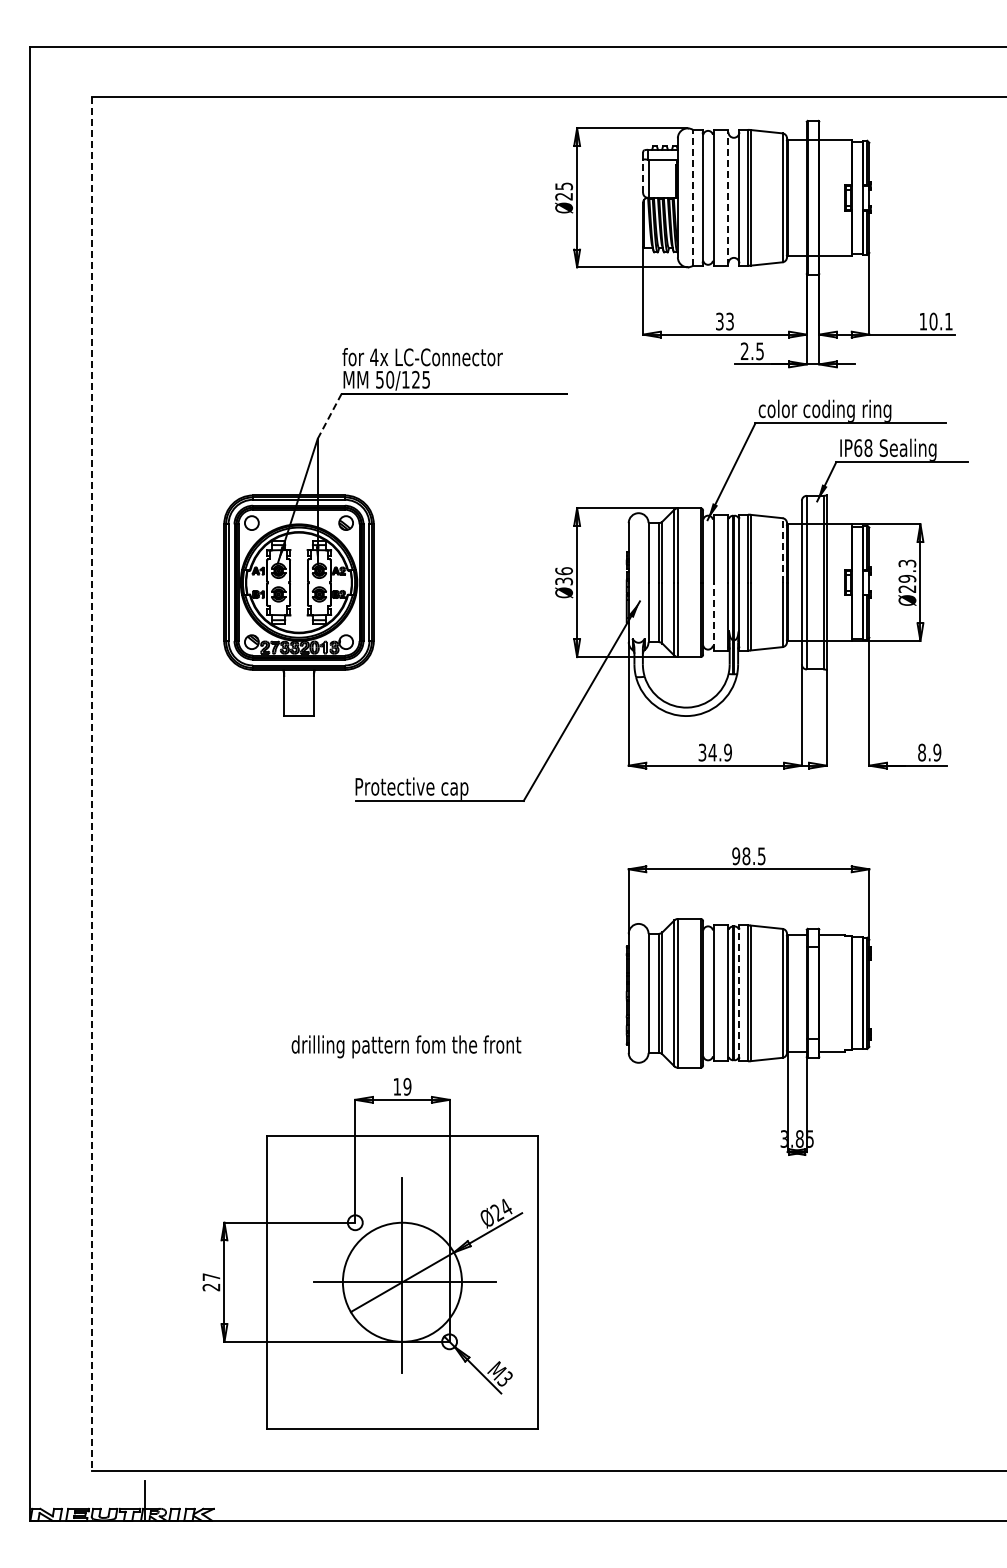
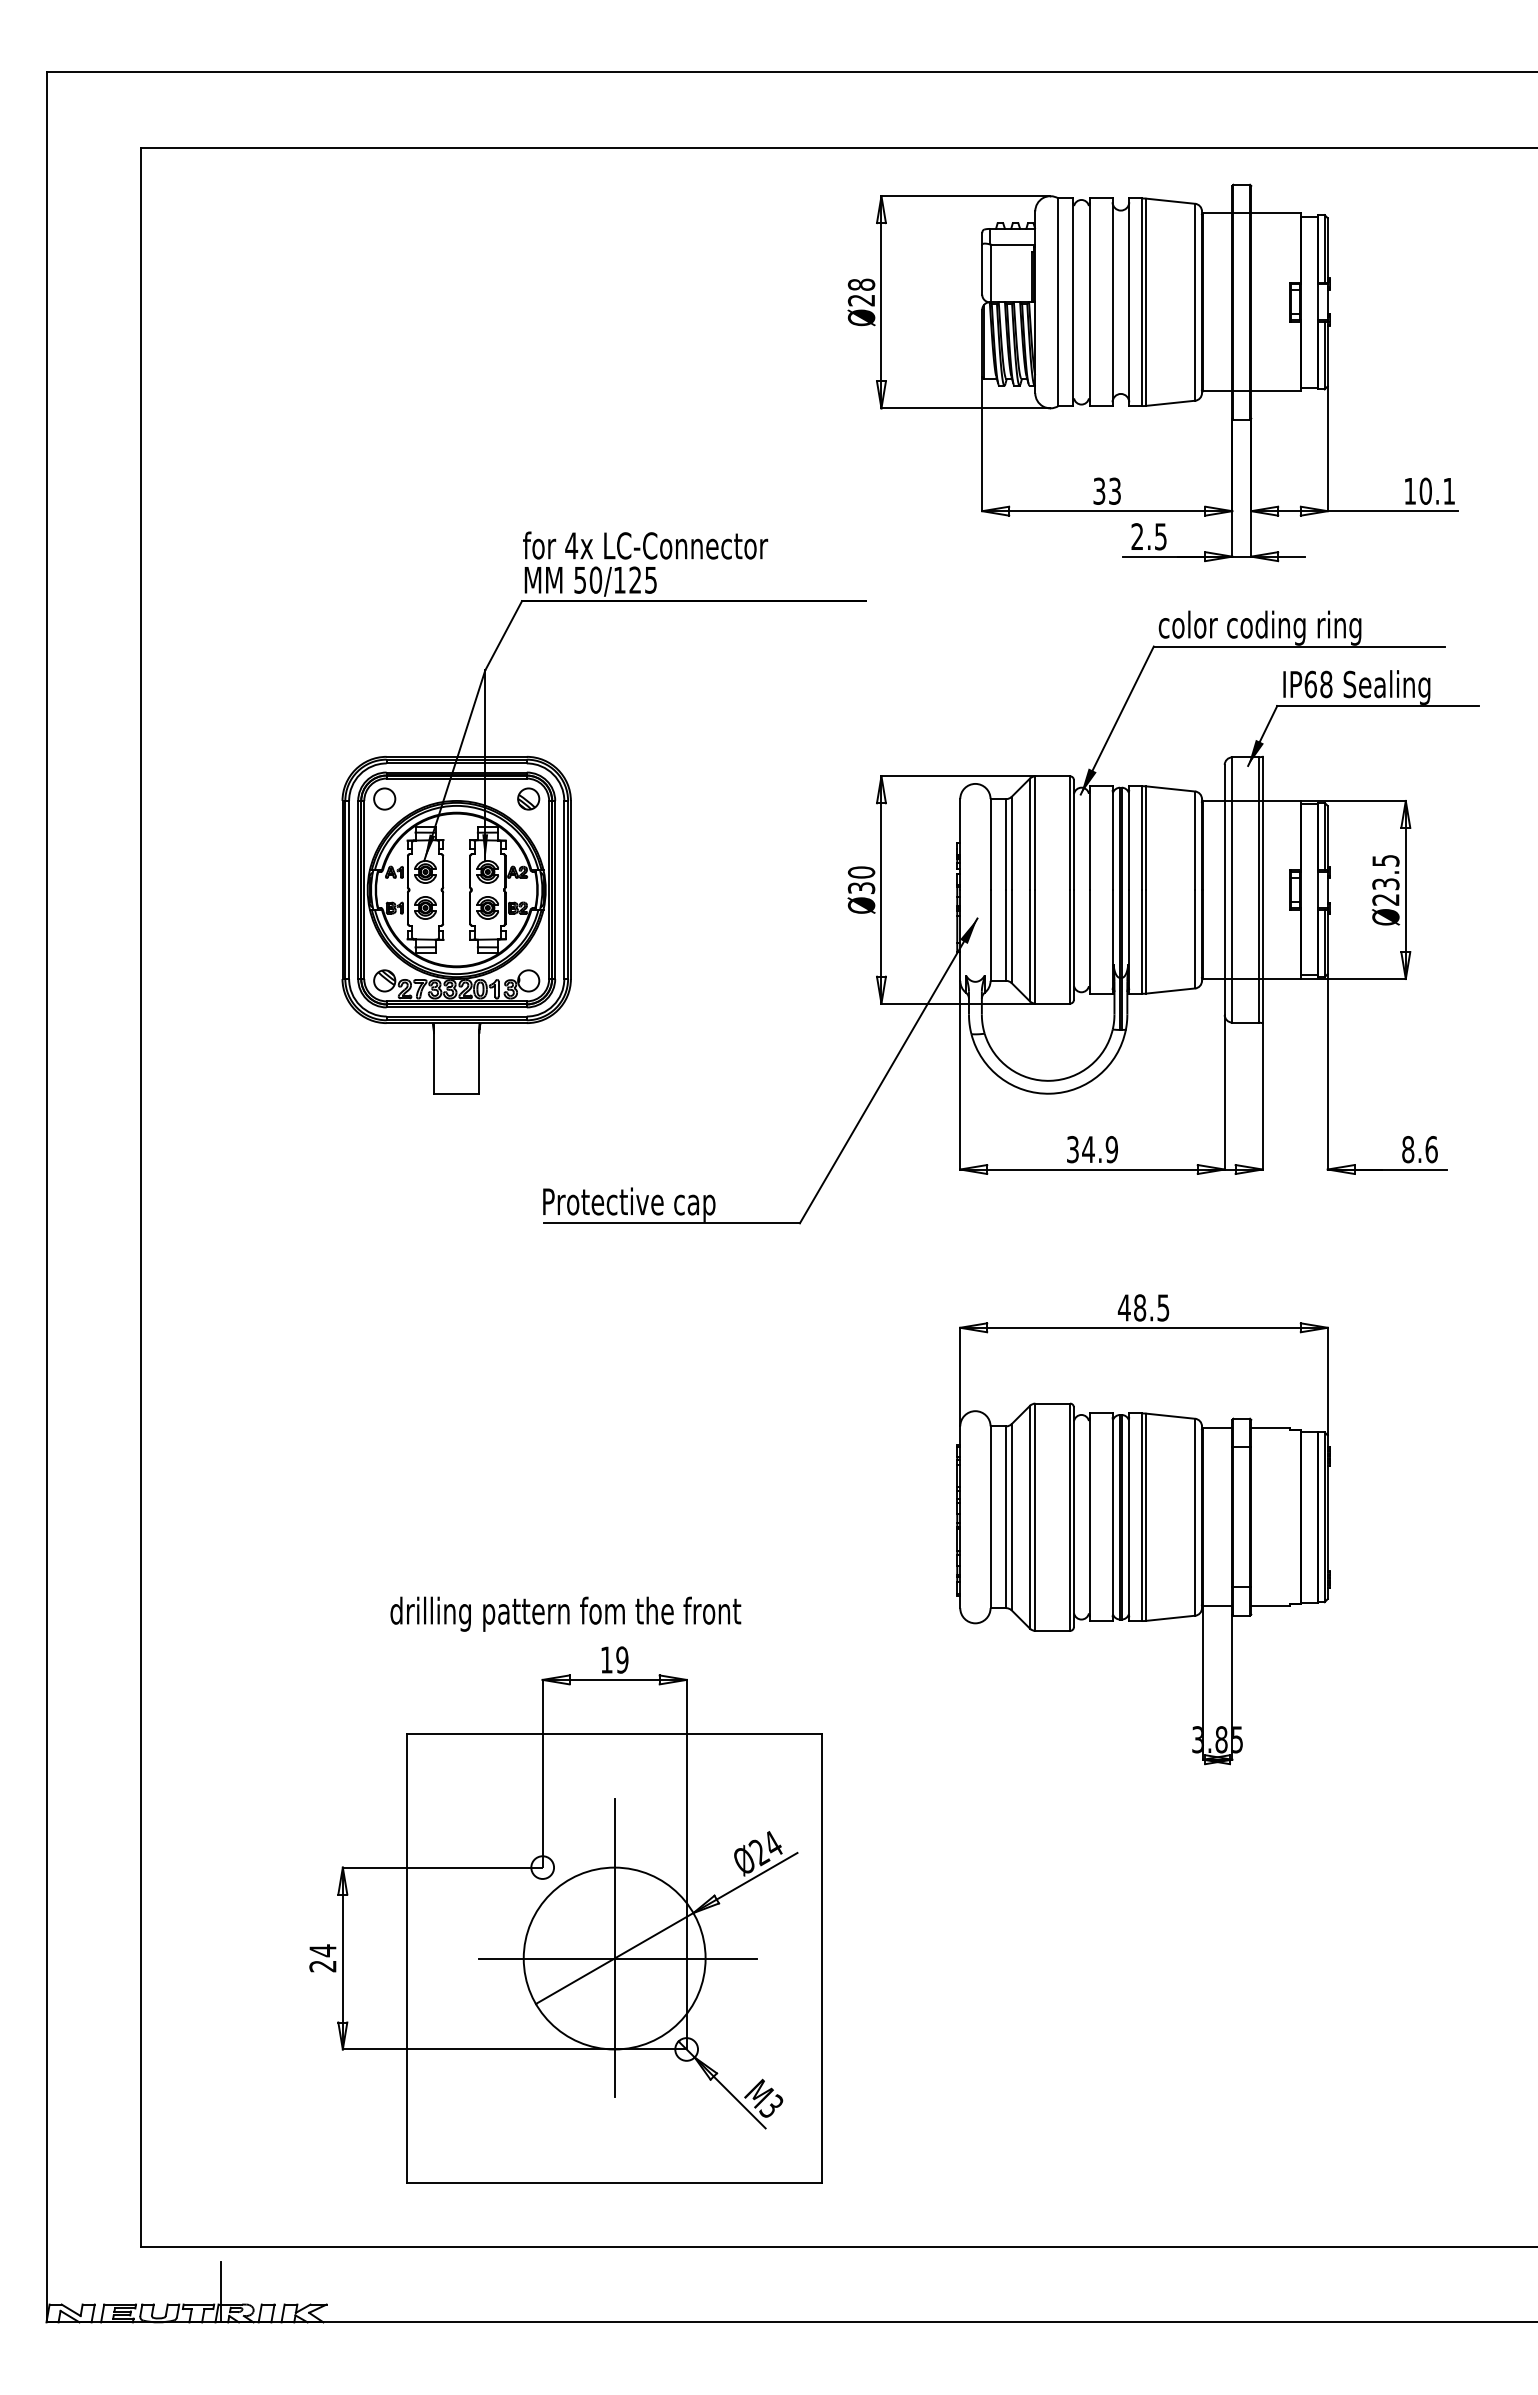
line: (643, 176) -> (982, 269), dashed -> solid
text: (563, 186) -> (860, 284), Ø25 -> Ø28
line: (693, 197) -> (1059, 301), dashed -> solid
line: (728, 197) -> (1112, 301), dashed -> solid
line: (329, 416) -> (503, 636), dashed -> solid
line: (782, 549) -> (1195, 839), dashed -> solid
text: (907, 570) -> (1386, 871), Ø29.3 -> Ø23.5
text: (563, 571) -> (860, 872), Ø36 -> Ø30
line: (713, 616) -> (1089, 941), dashed -> solid
text: (937, 752) -> (1431, 1149), 8.9 -> 8.6
line: (92, 784) -> (141, 1198), dashed -> solid
text: (736, 856) -> (1124, 1308), 98.5 -> 48.5
line: (739, 993) -> (1129, 1517), dashed -> solid
text: (406, 1046) -> (565, 1613), moved
text: (211, 1277) -> (323, 1951), 27 -> 24

